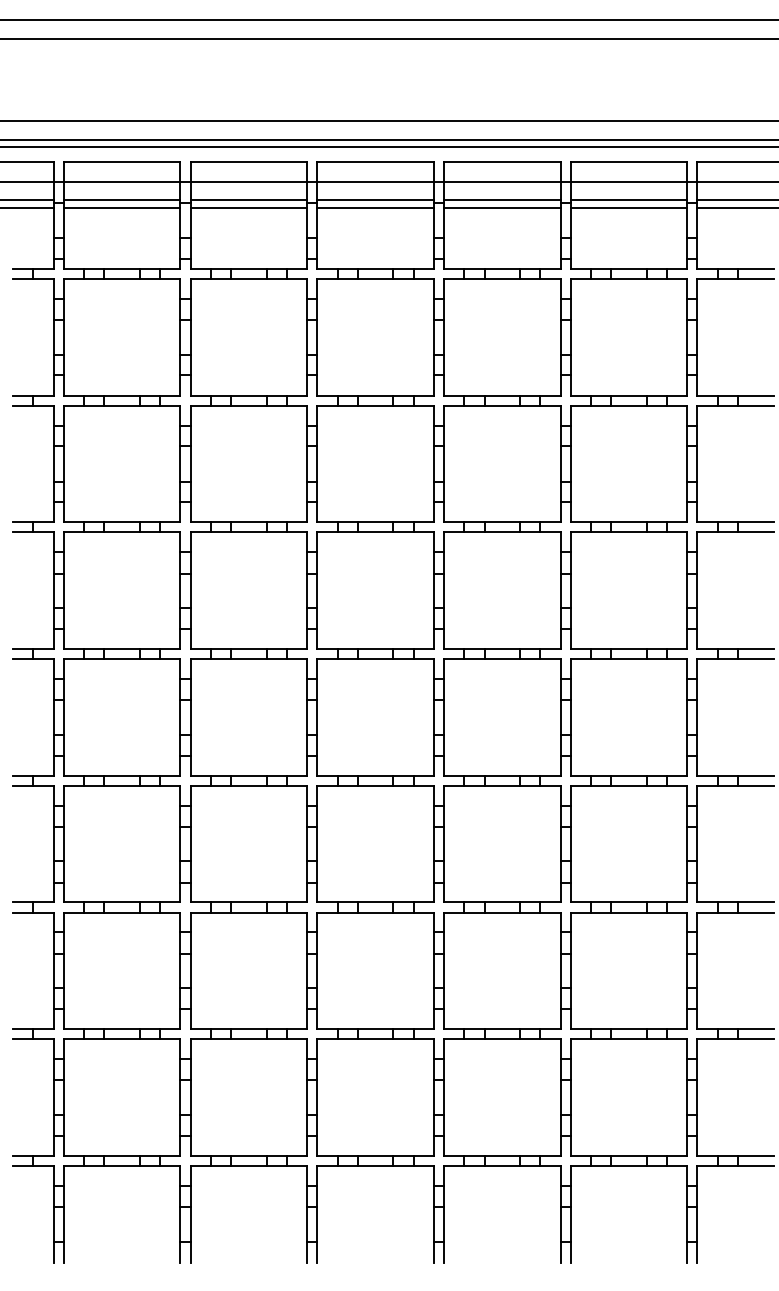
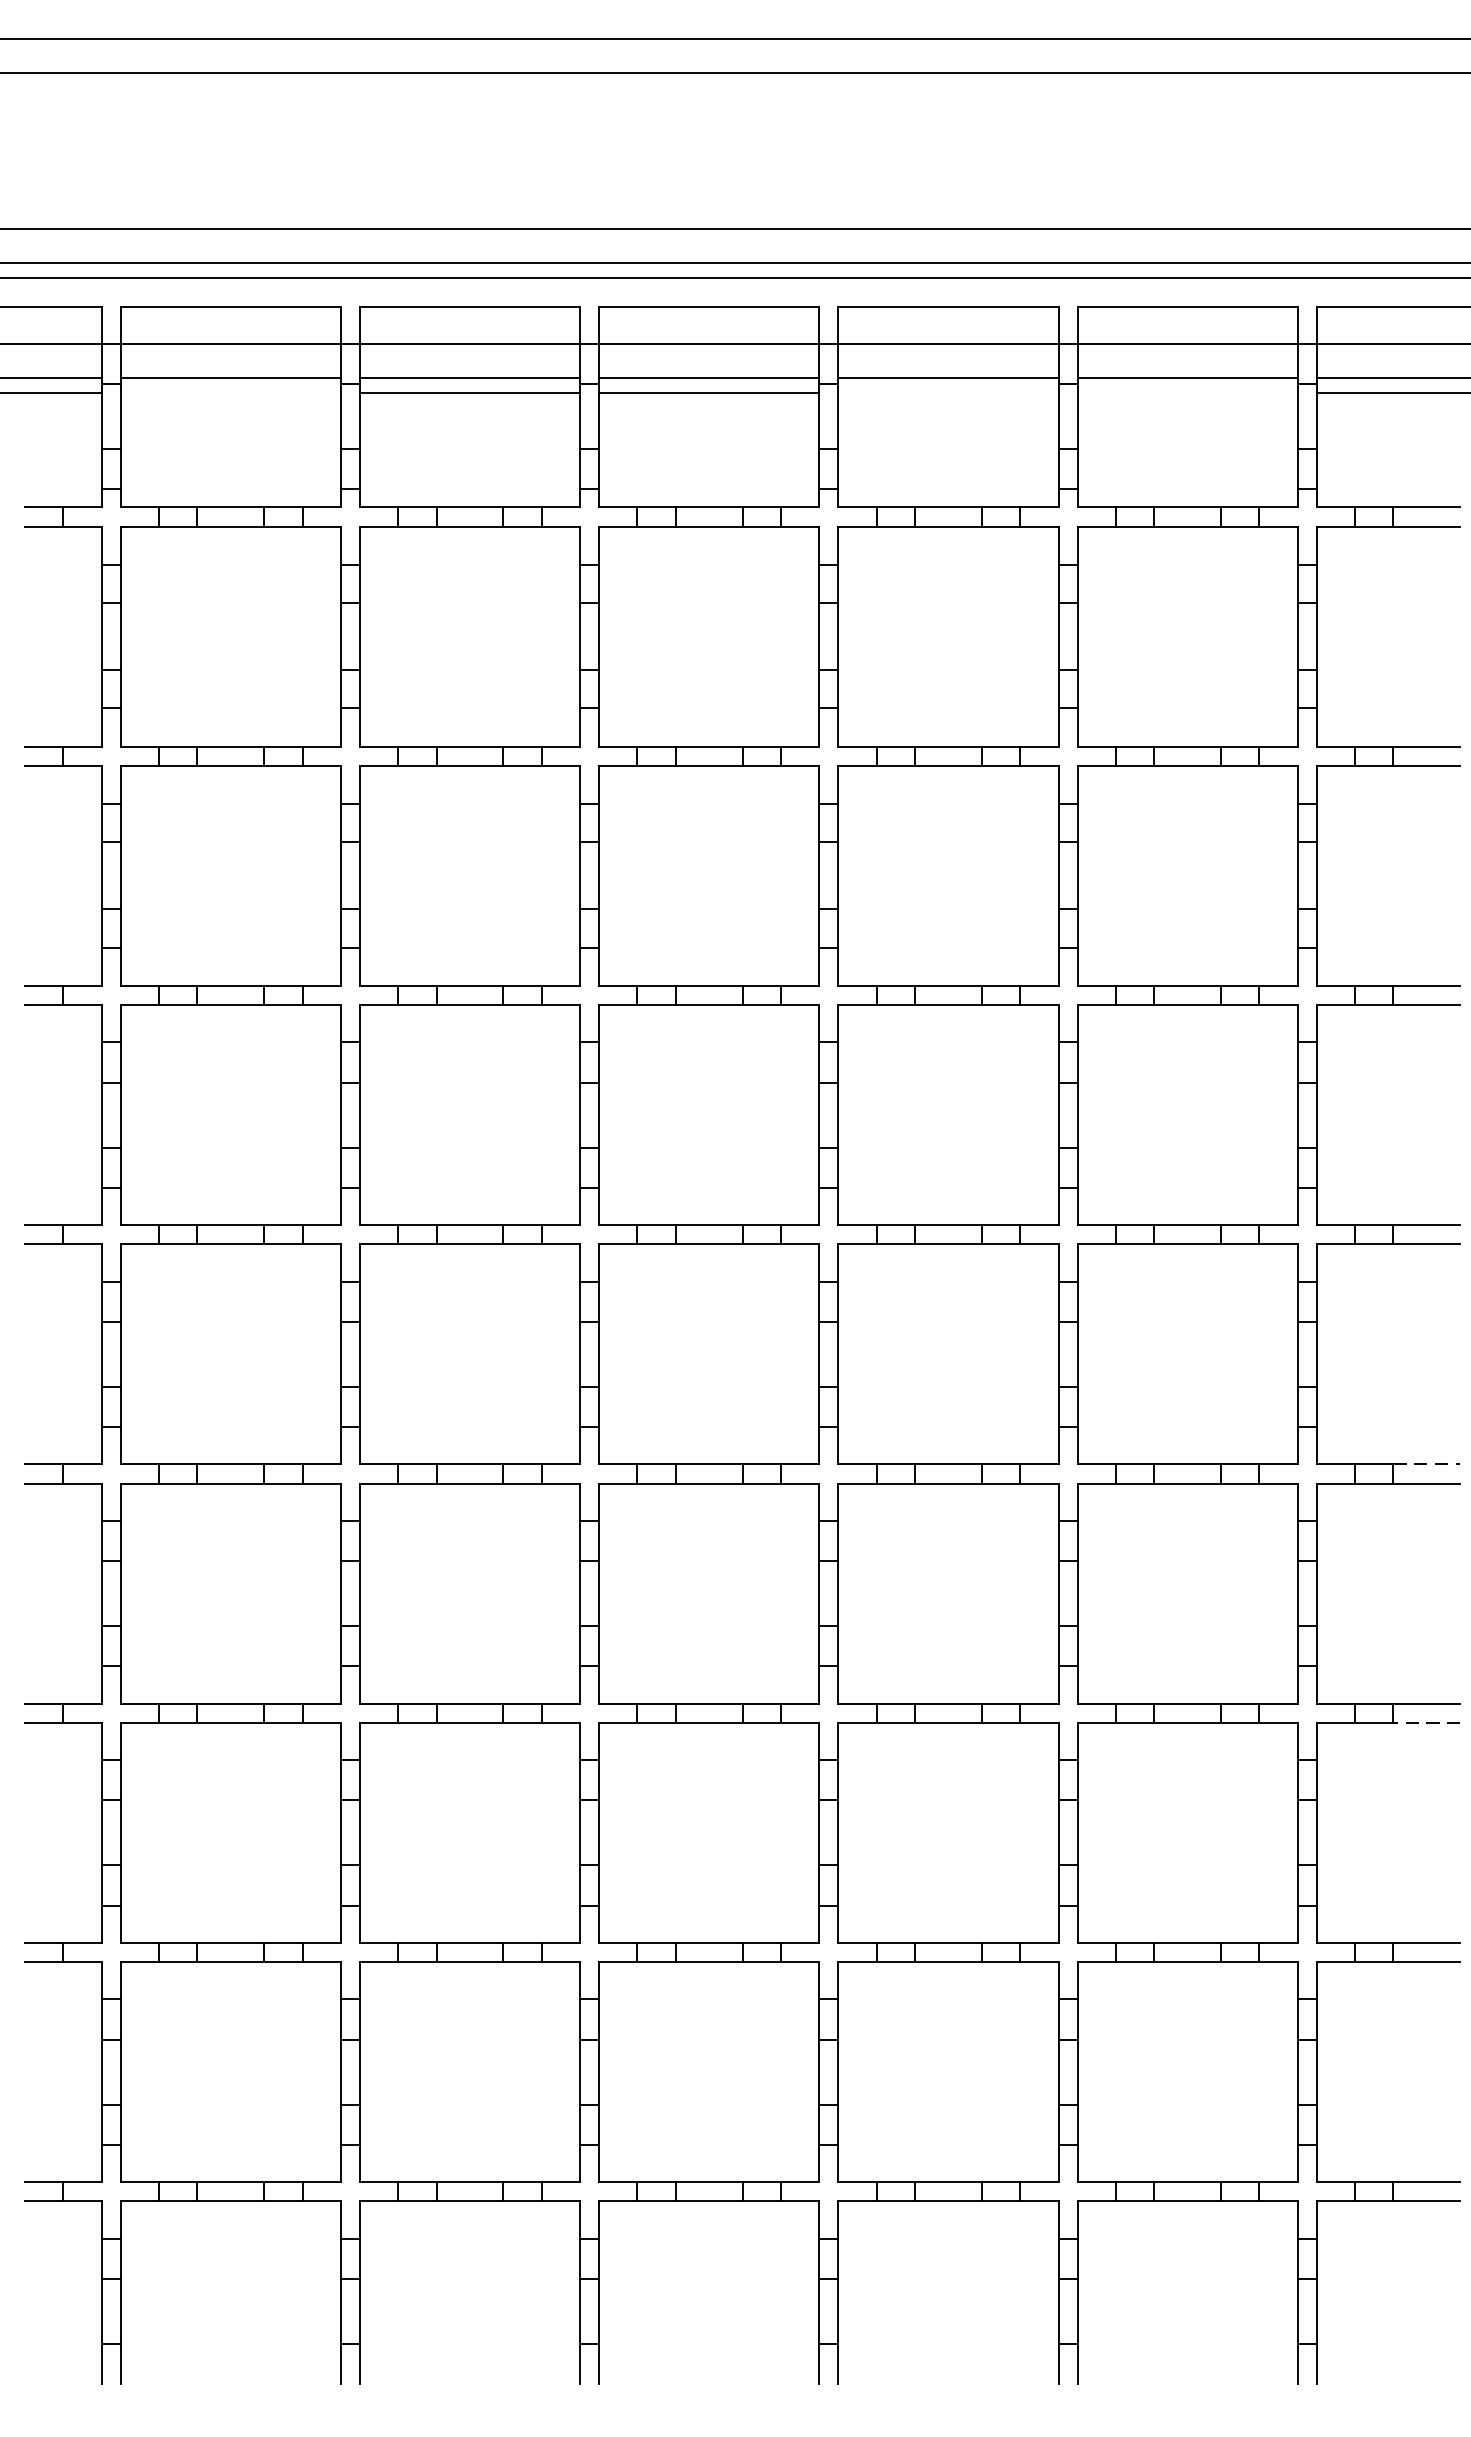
line: (121, 208) -> (229, 393), removed
line: (502, 208) -> (948, 393), removed
line: (628, 208) -> (1186, 393), removed
line: (755, 775) -> (1426, 1463), solid -> dashed
line: (755, 912) -> (1426, 1722), solid -> dashed

